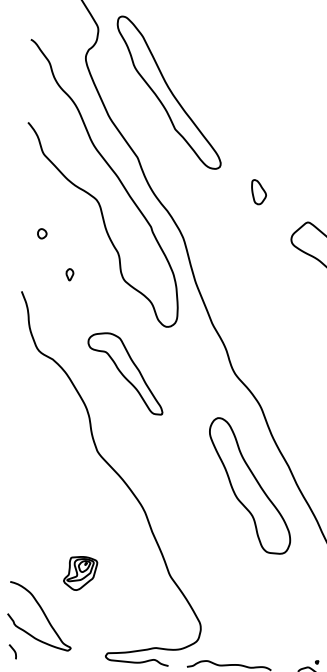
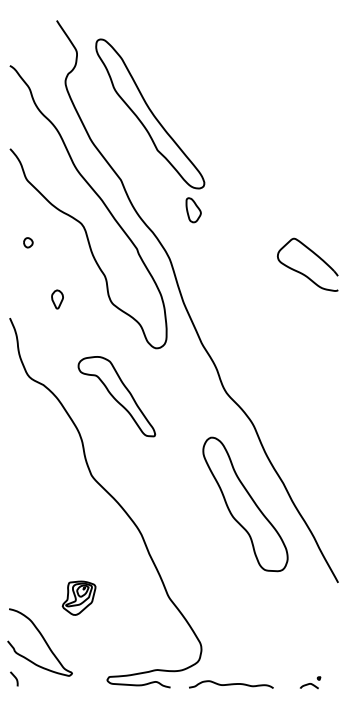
part: (258, 192) -> (193, 210), moved
part: (42, 233) -> (28, 242), moved
part: (69, 274) -> (57, 299), size x1.6

